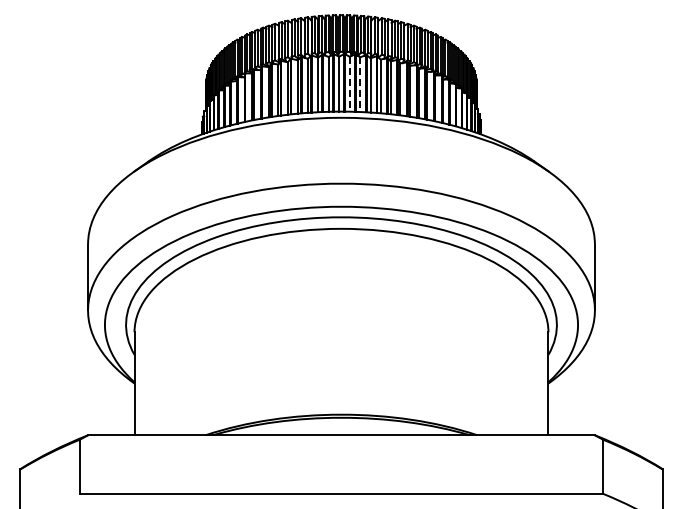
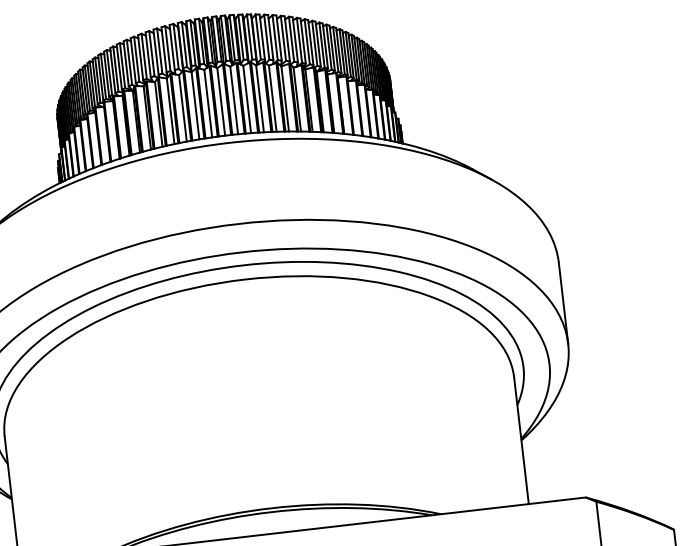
line: (349, 84) -> (233, 100), dashed -> solid
line: (360, 85) -> (247, 100), dashed -> solid

